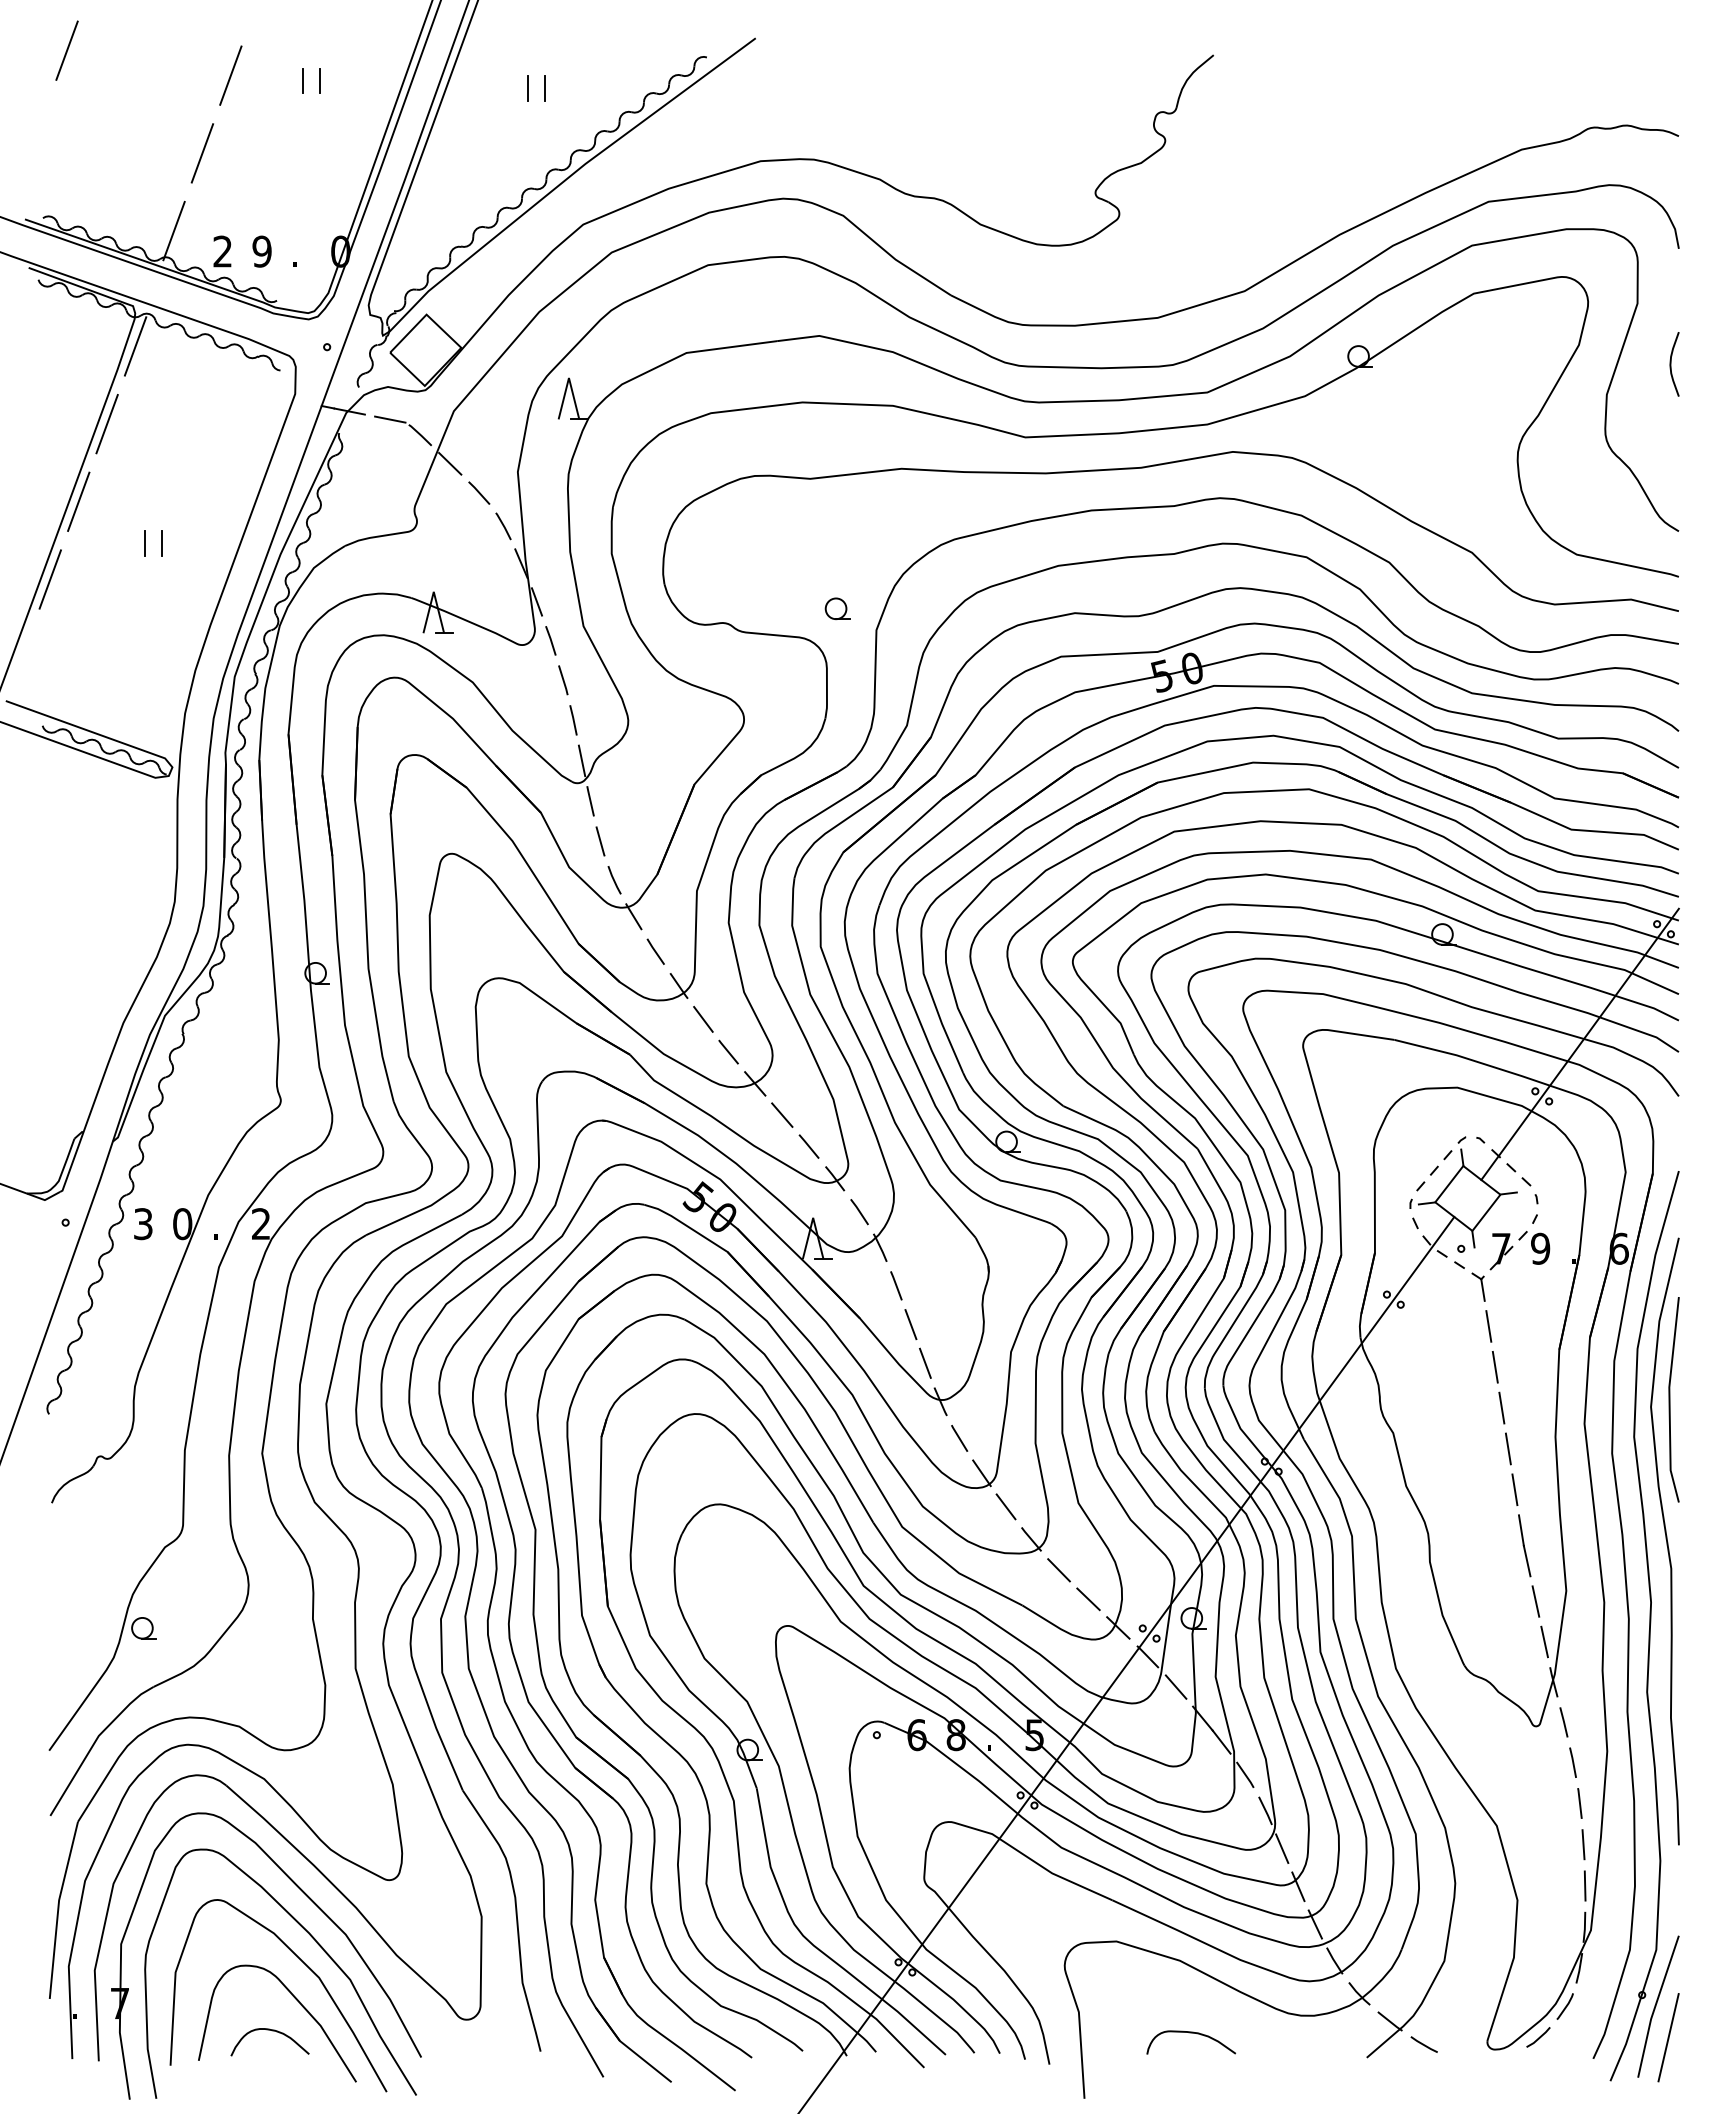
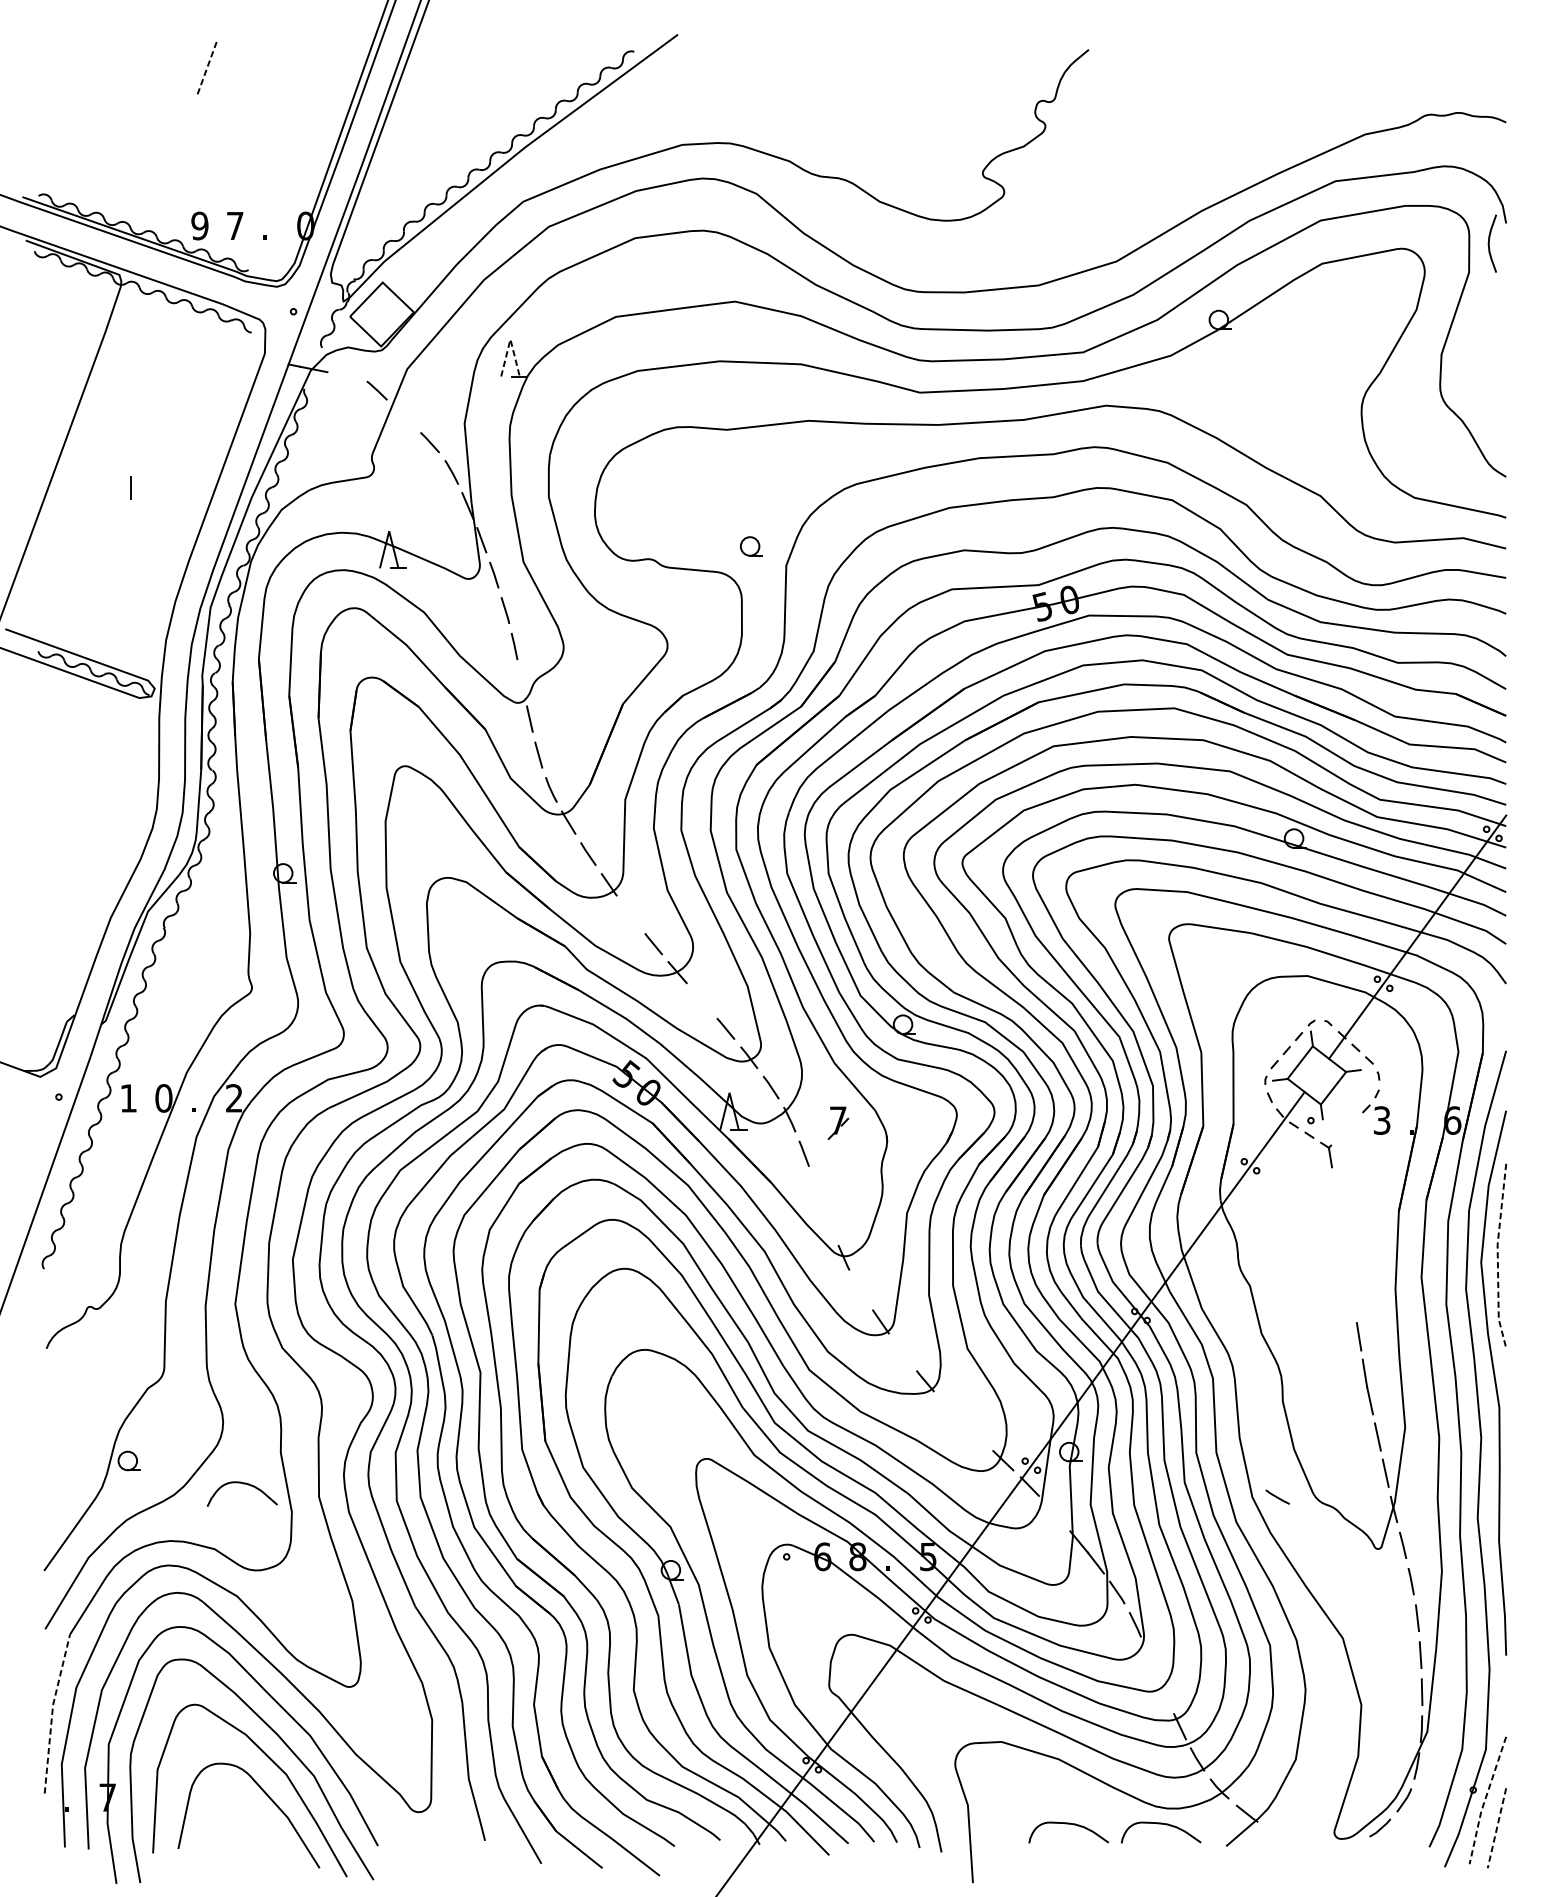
line: (66, 50) -> (59, 45), removed
line: (231, 75) -> (207, 67), solid -> dashed
line: (303, 80) -> (272, 72), removed
line: (319, 80) -> (286, 72), removed
line: (528, 88) -> (474, 79), removed
line: (544, 88) -> (488, 79), removed
line: (201, 153) -> (180, 137), removed
line: (173, 230) -> (155, 207), removed
text: (222, 251) -> (199, 225), 2 -> 9
text: (261, 251) -> (234, 225), 9 -> 7
line: (135, 346) -> (121, 311), removed
curve: (1671, 364) -> (1489, 243), moved
line: (568, 378) -> (510, 339), solid -> dashed
line: (390, 419) -> (350, 376), removed
line: (106, 424) -> (95, 381), removed
line: (450, 463) -> (404, 416), removed
line: (78, 501) -> (70, 450), removed
line: (162, 542) -> (145, 486), removed
line: (49, 579) -> (44, 520), removed
line: (581, 760) -> (521, 682), removed
line: (703, 1019) -> (631, 914), removed
line: (782, 1114) -> (702, 1000), removed
text: (143, 1224) -> (128, 1098), 3 -> 1
text: (1540, 1248) -> (1382, 1120), 9 -> 3
part: (1501, 1251) -> (838, 1122), moved
line: (910, 1324) -> (816, 1188), removed
line: (1488, 1326) -> (1335, 1190), removed
line: (924, 1362) -> (829, 1222), removed
line: (1494, 1366) -> (1340, 1226), removed
line: (1669, 1400) -> (1497, 1256), solid -> dashed
line: (1501, 1407) -> (1347, 1262), removed
line: (959, 1438) -> (860, 1290), removed
line: (1507, 1448) -> (1352, 1299), removed
line: (1005, 1506) -> (902, 1351), removed
line: (1058, 1570) -> (949, 1409), removed
line: (1088, 1599) -> (976, 1435), removed
line: (1175, 1686) -> (1054, 1513), removed
line: (1282, 1848) -> (1150, 1658), removed
line: (1298, 1886) -> (1164, 1692), removed
line: (58, 1909) -> (52, 1713), solid -> dashed
line: (1655, 2006) -> (1485, 1800), solid -> dashed
curve: (272, 2031) -> (244, 1484), moved
curve: (1294, 2033) -> (1161, 1824), added
line: (1668, 2037) -> (1496, 1828), solid -> dashed
line: (1423, 2044) -> (1277, 1497), moved

